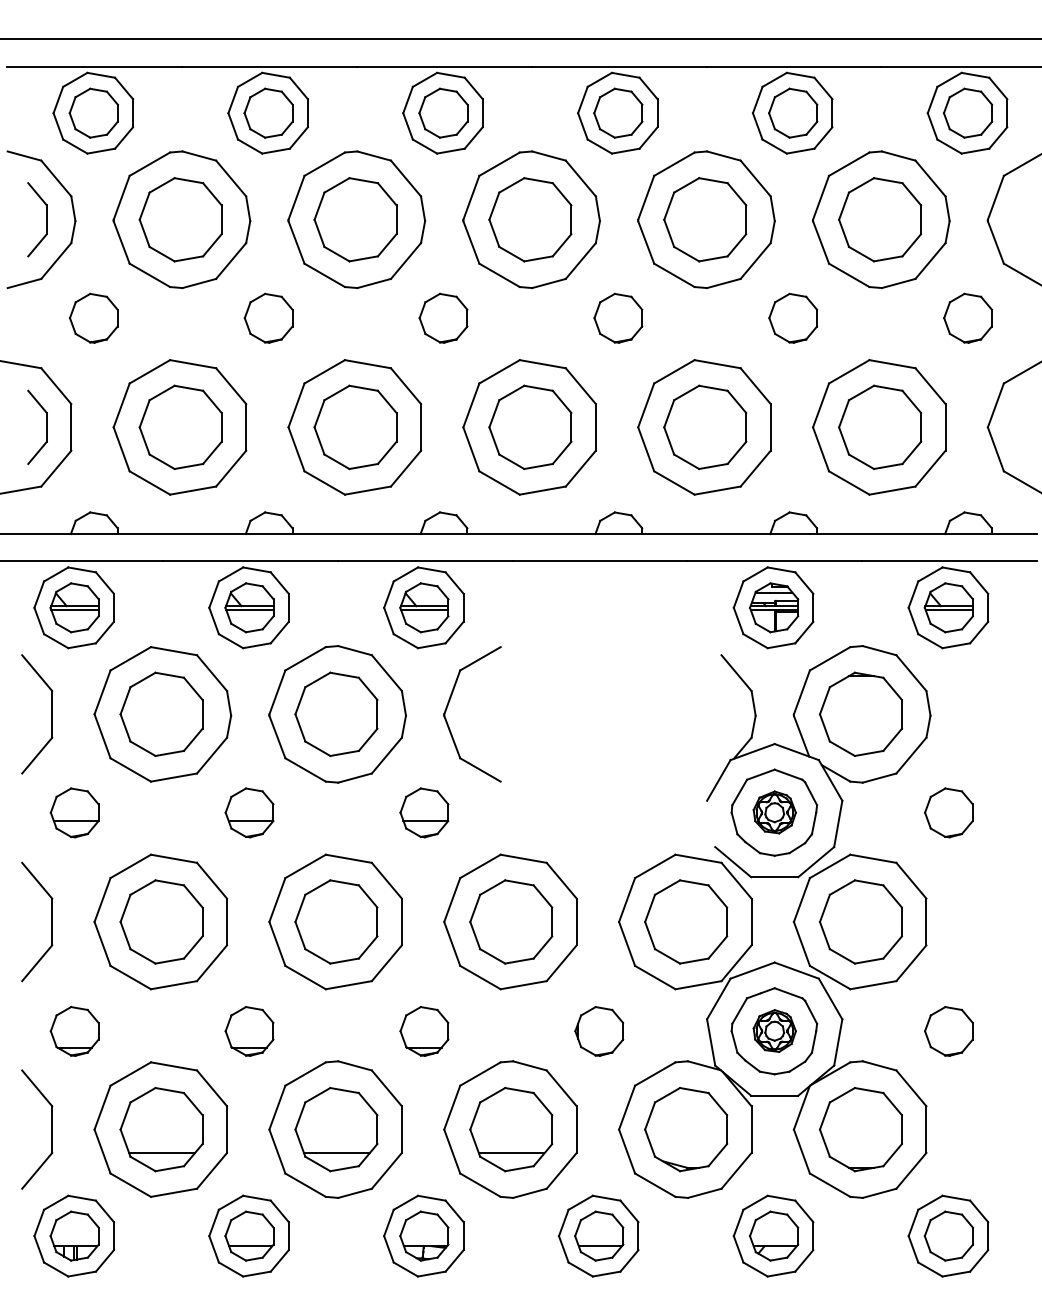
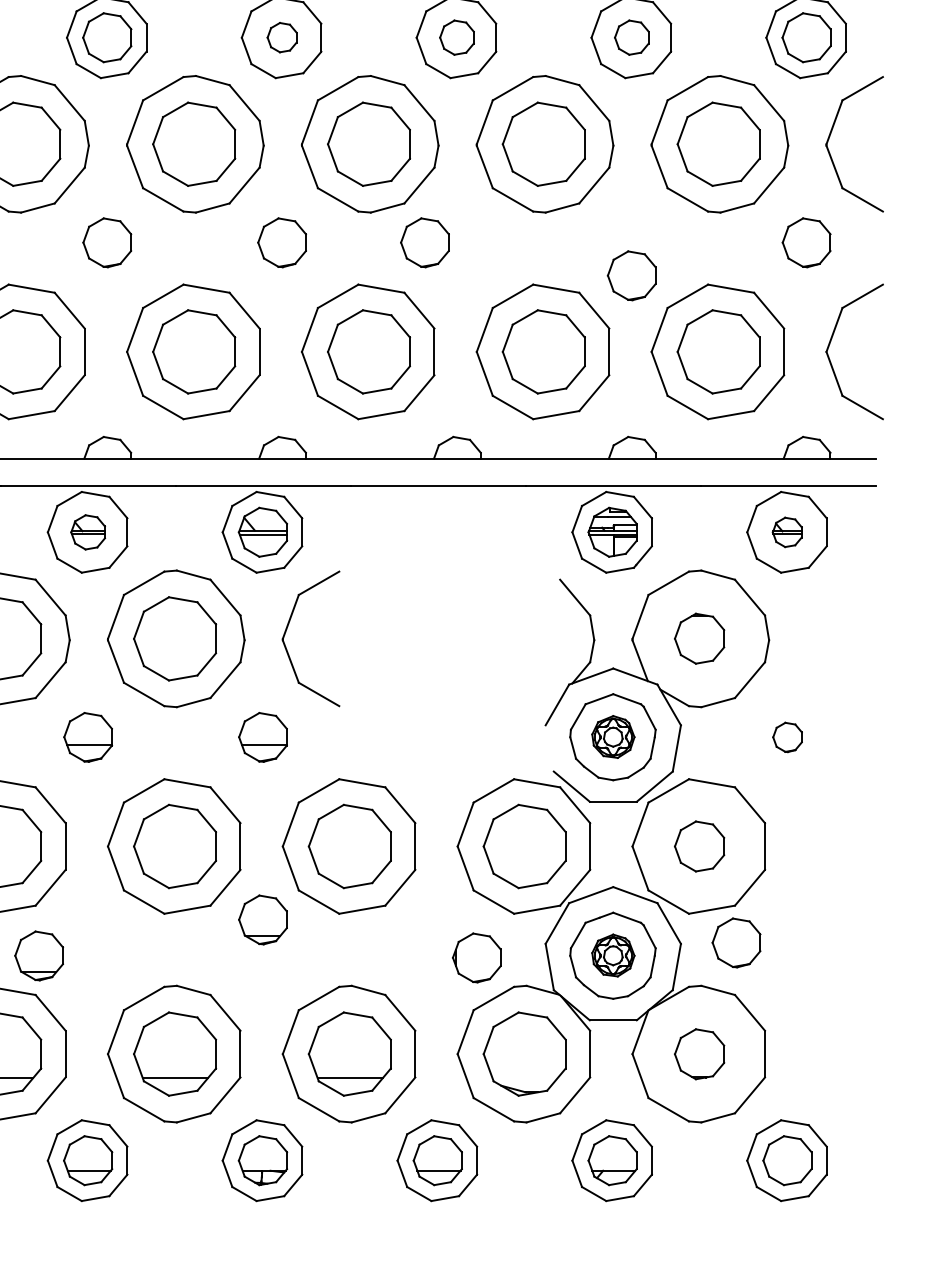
part: (443, 112) -> (282, 37), size x0.6
part: (618, 112) -> (457, 37), size x0.7
part: (793, 112) -> (632, 37), size x0.7
part: (618, 317) -> (425, 242), moved
part: (793, 317) -> (632, 275), moved
part: (249, 607) -> (88, 532), size x0.7
part: (948, 607) -> (787, 532), size x0.6
part: (860, 713) -> (699, 638), size x0.6
part: (948, 812) -> (787, 737), size x0.6
part: (860, 921) -> (699, 846), size x0.6
part: (249, 1031) -> (39, 956), moved
part: (424, 1031) -> (263, 920), moved
part: (599, 1031) -> (477, 958), moved
part: (948, 1031) -> (736, 943), moved
part: (860, 1129) -> (699, 1054), size x0.6

